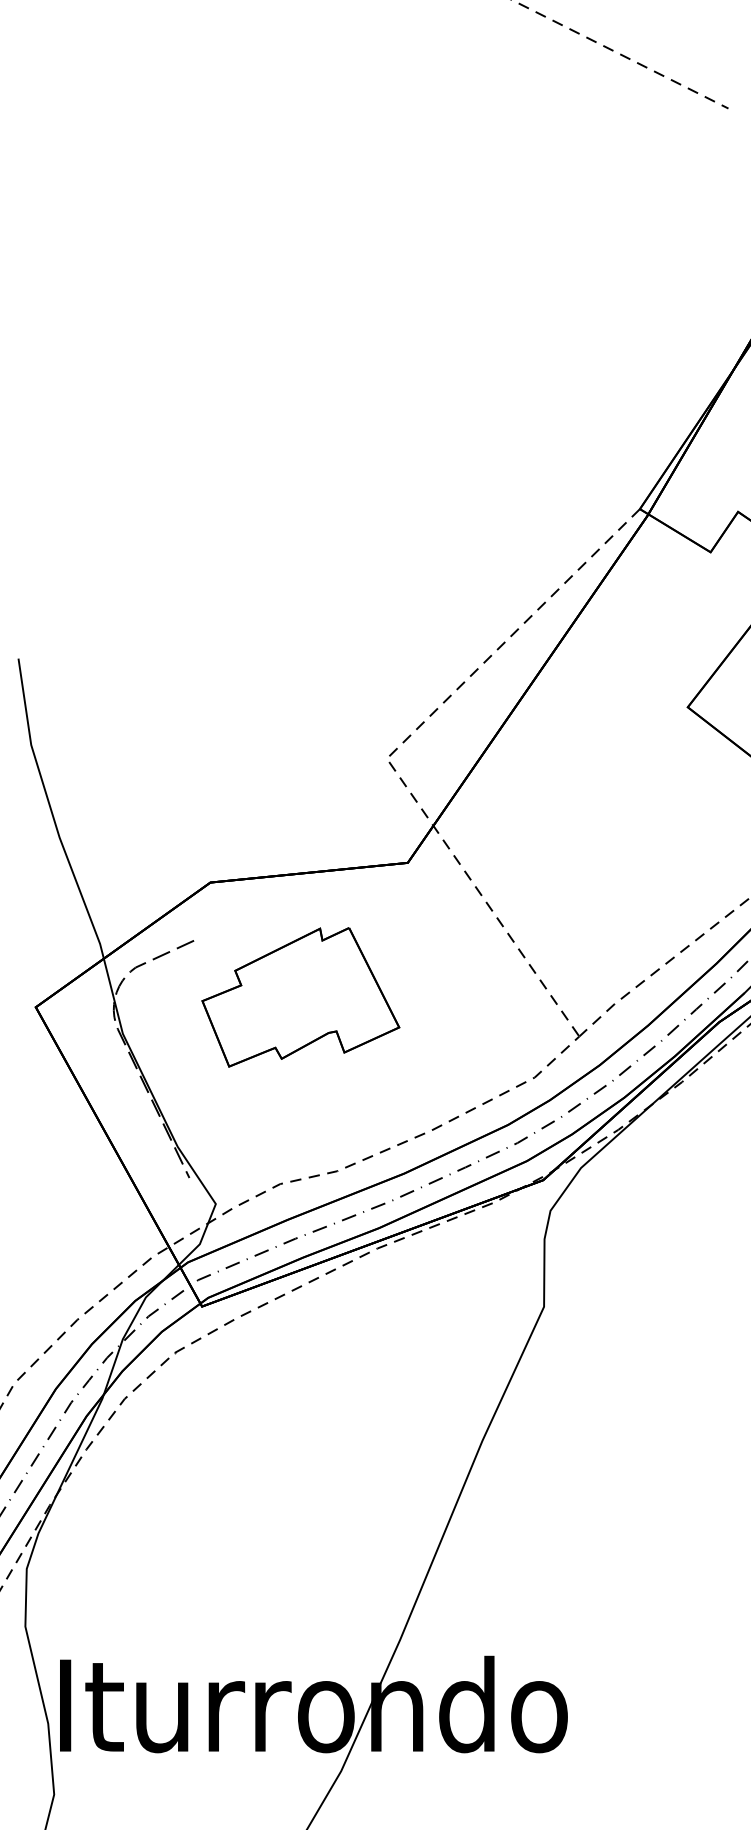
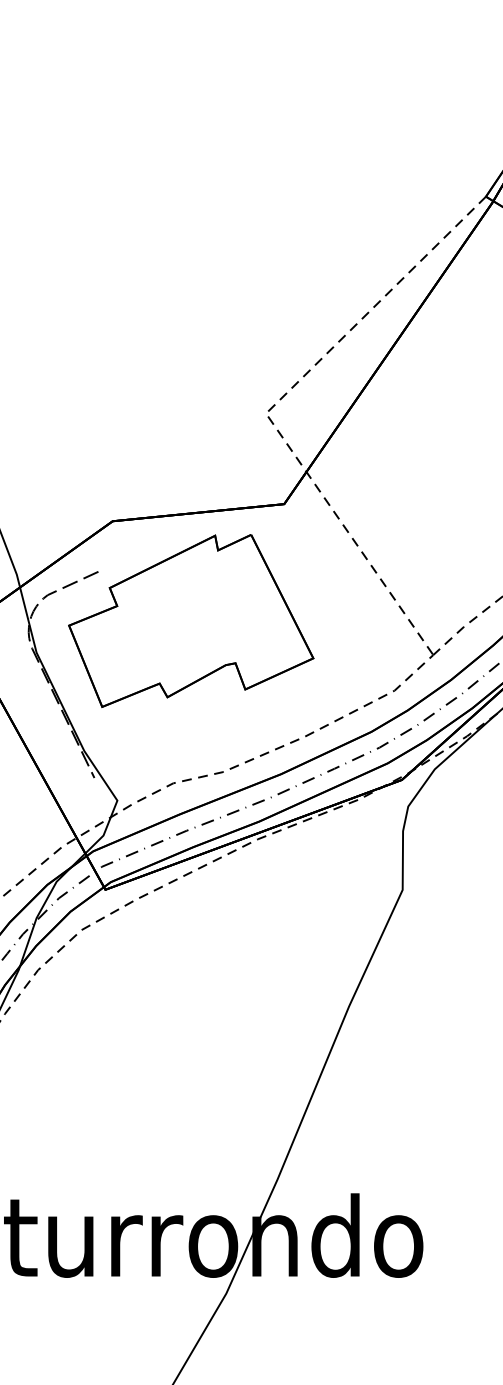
part: (300, 997) -> (190, 621), size x1.43

